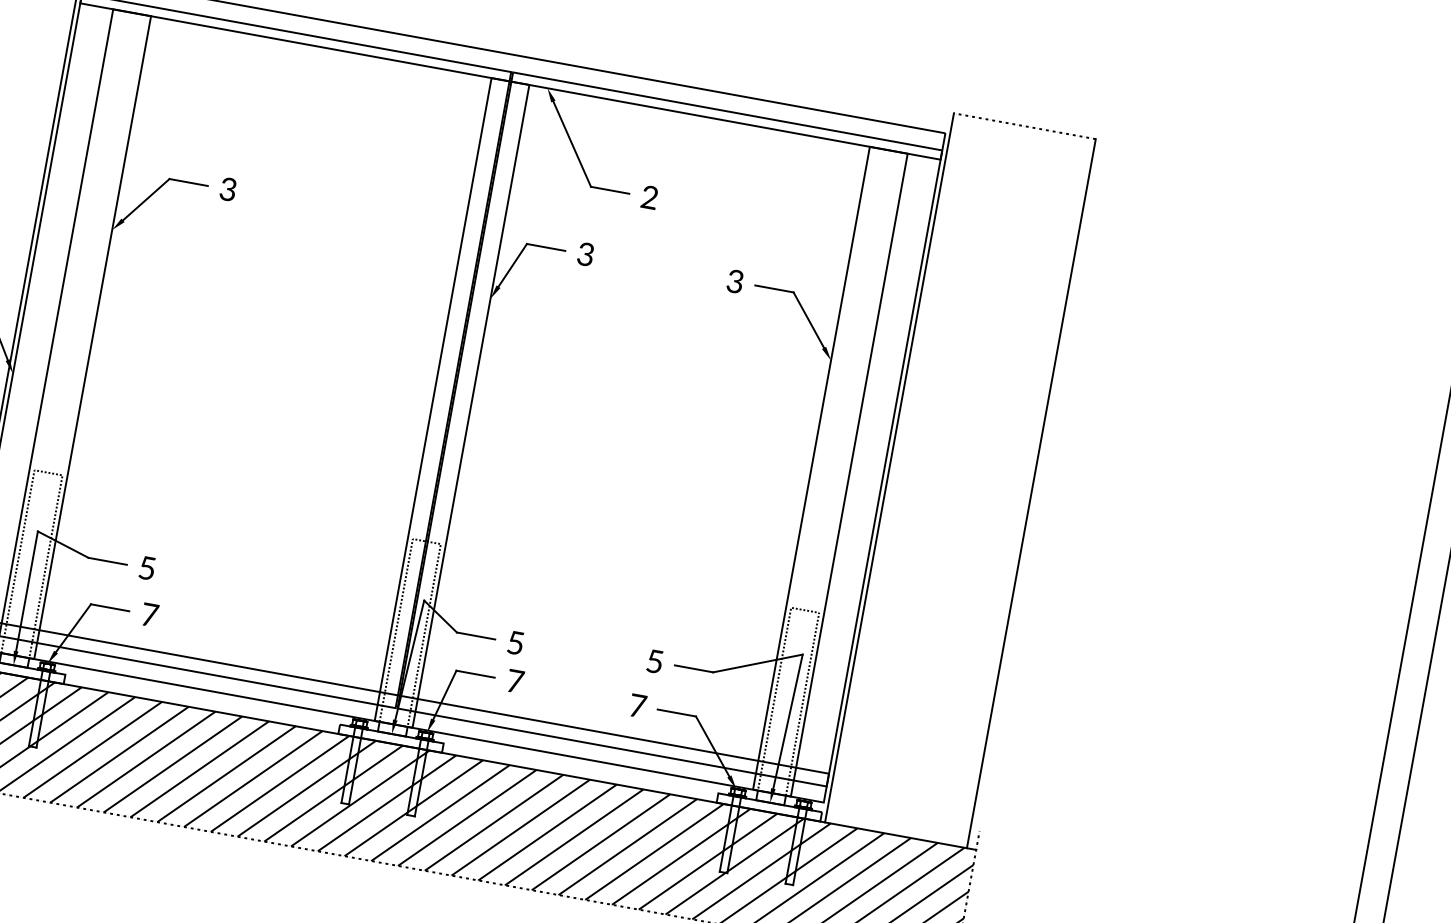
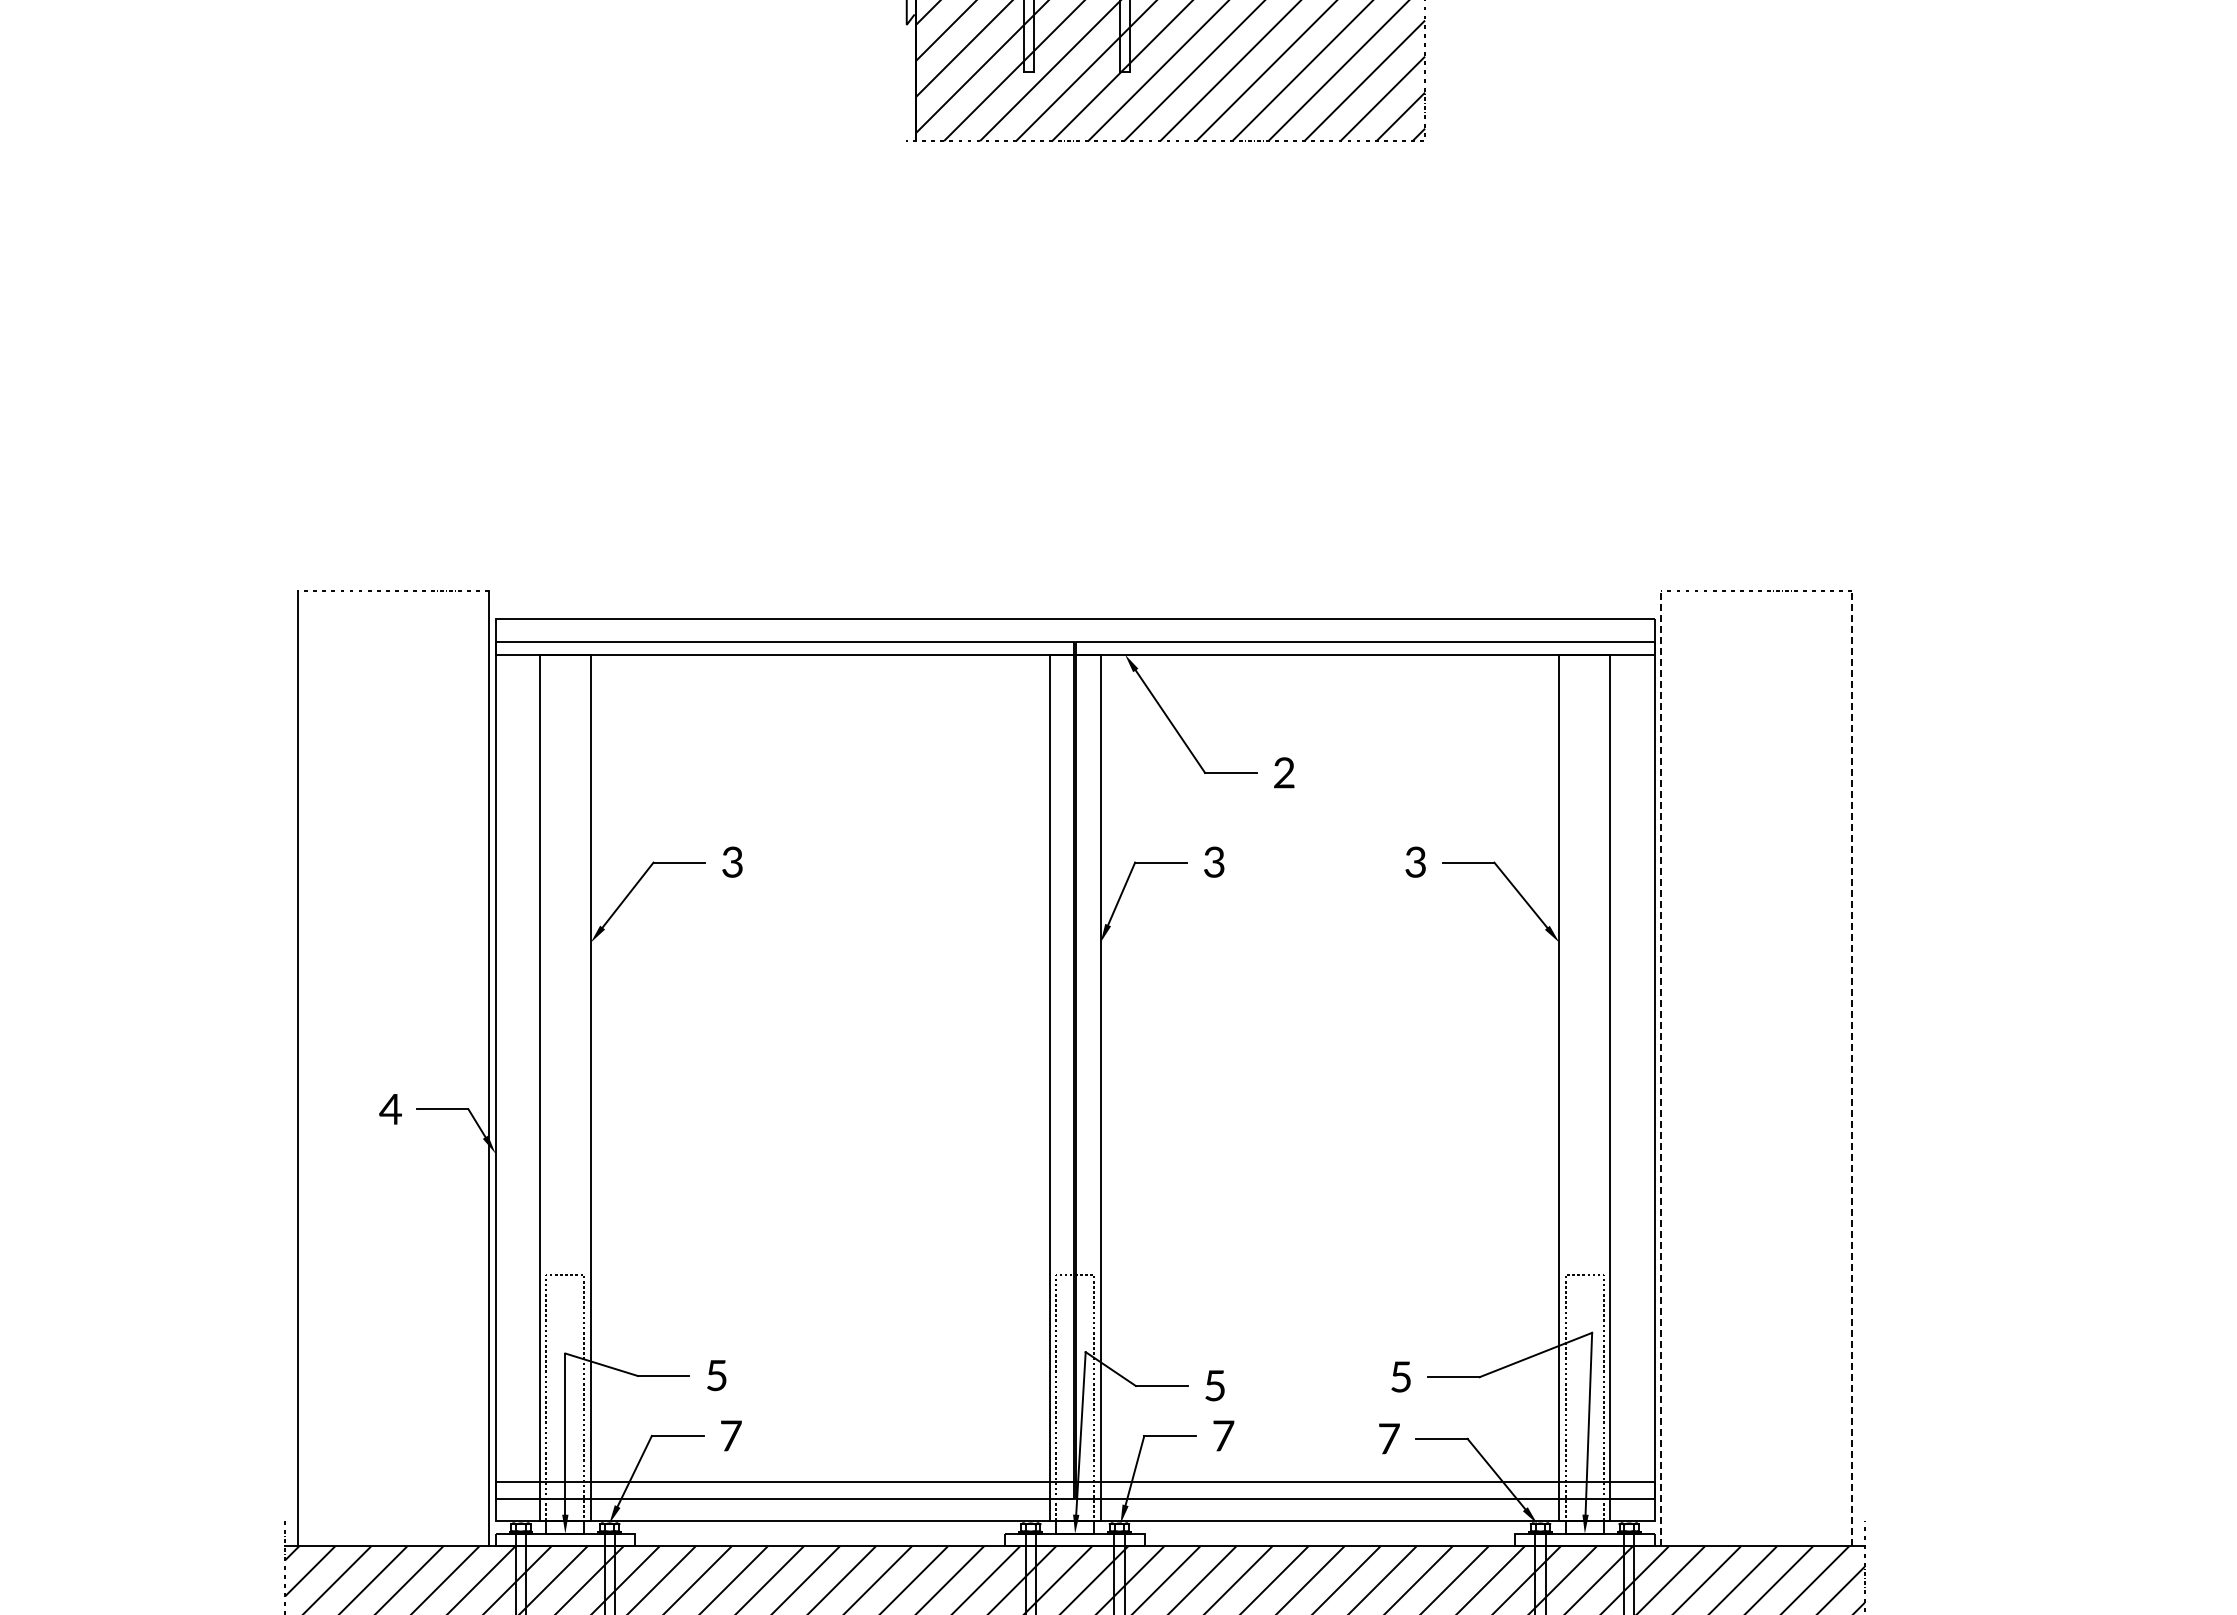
line: (889, 467) -> (1661, 1068), solid -> dashed
line: (1031, 493) -> (1852, 1068), solid -> dashed

